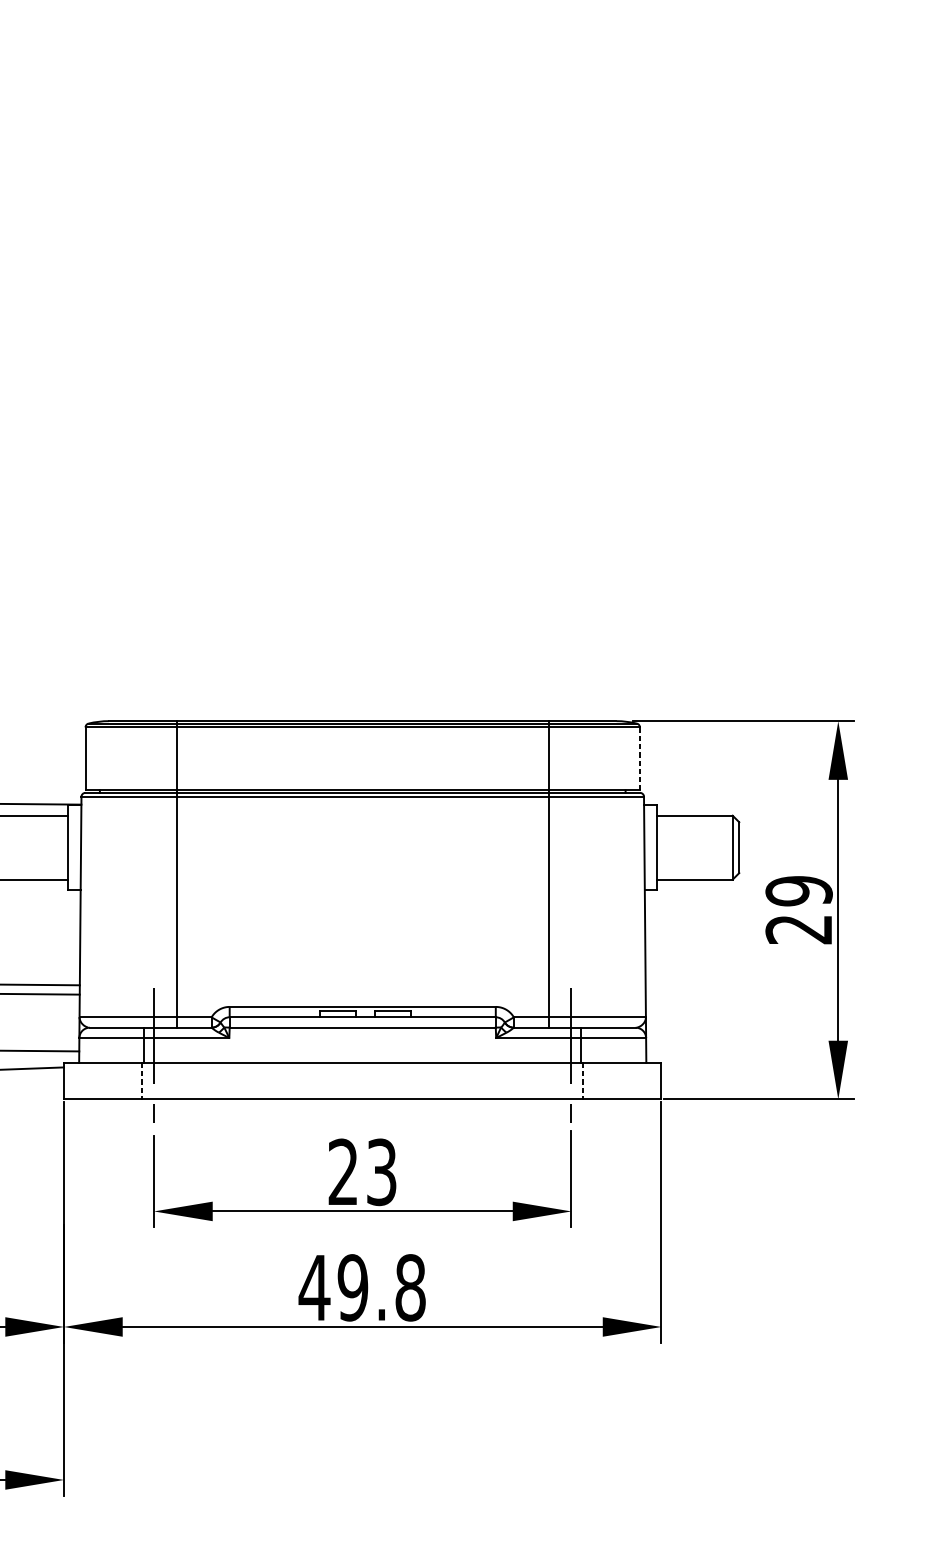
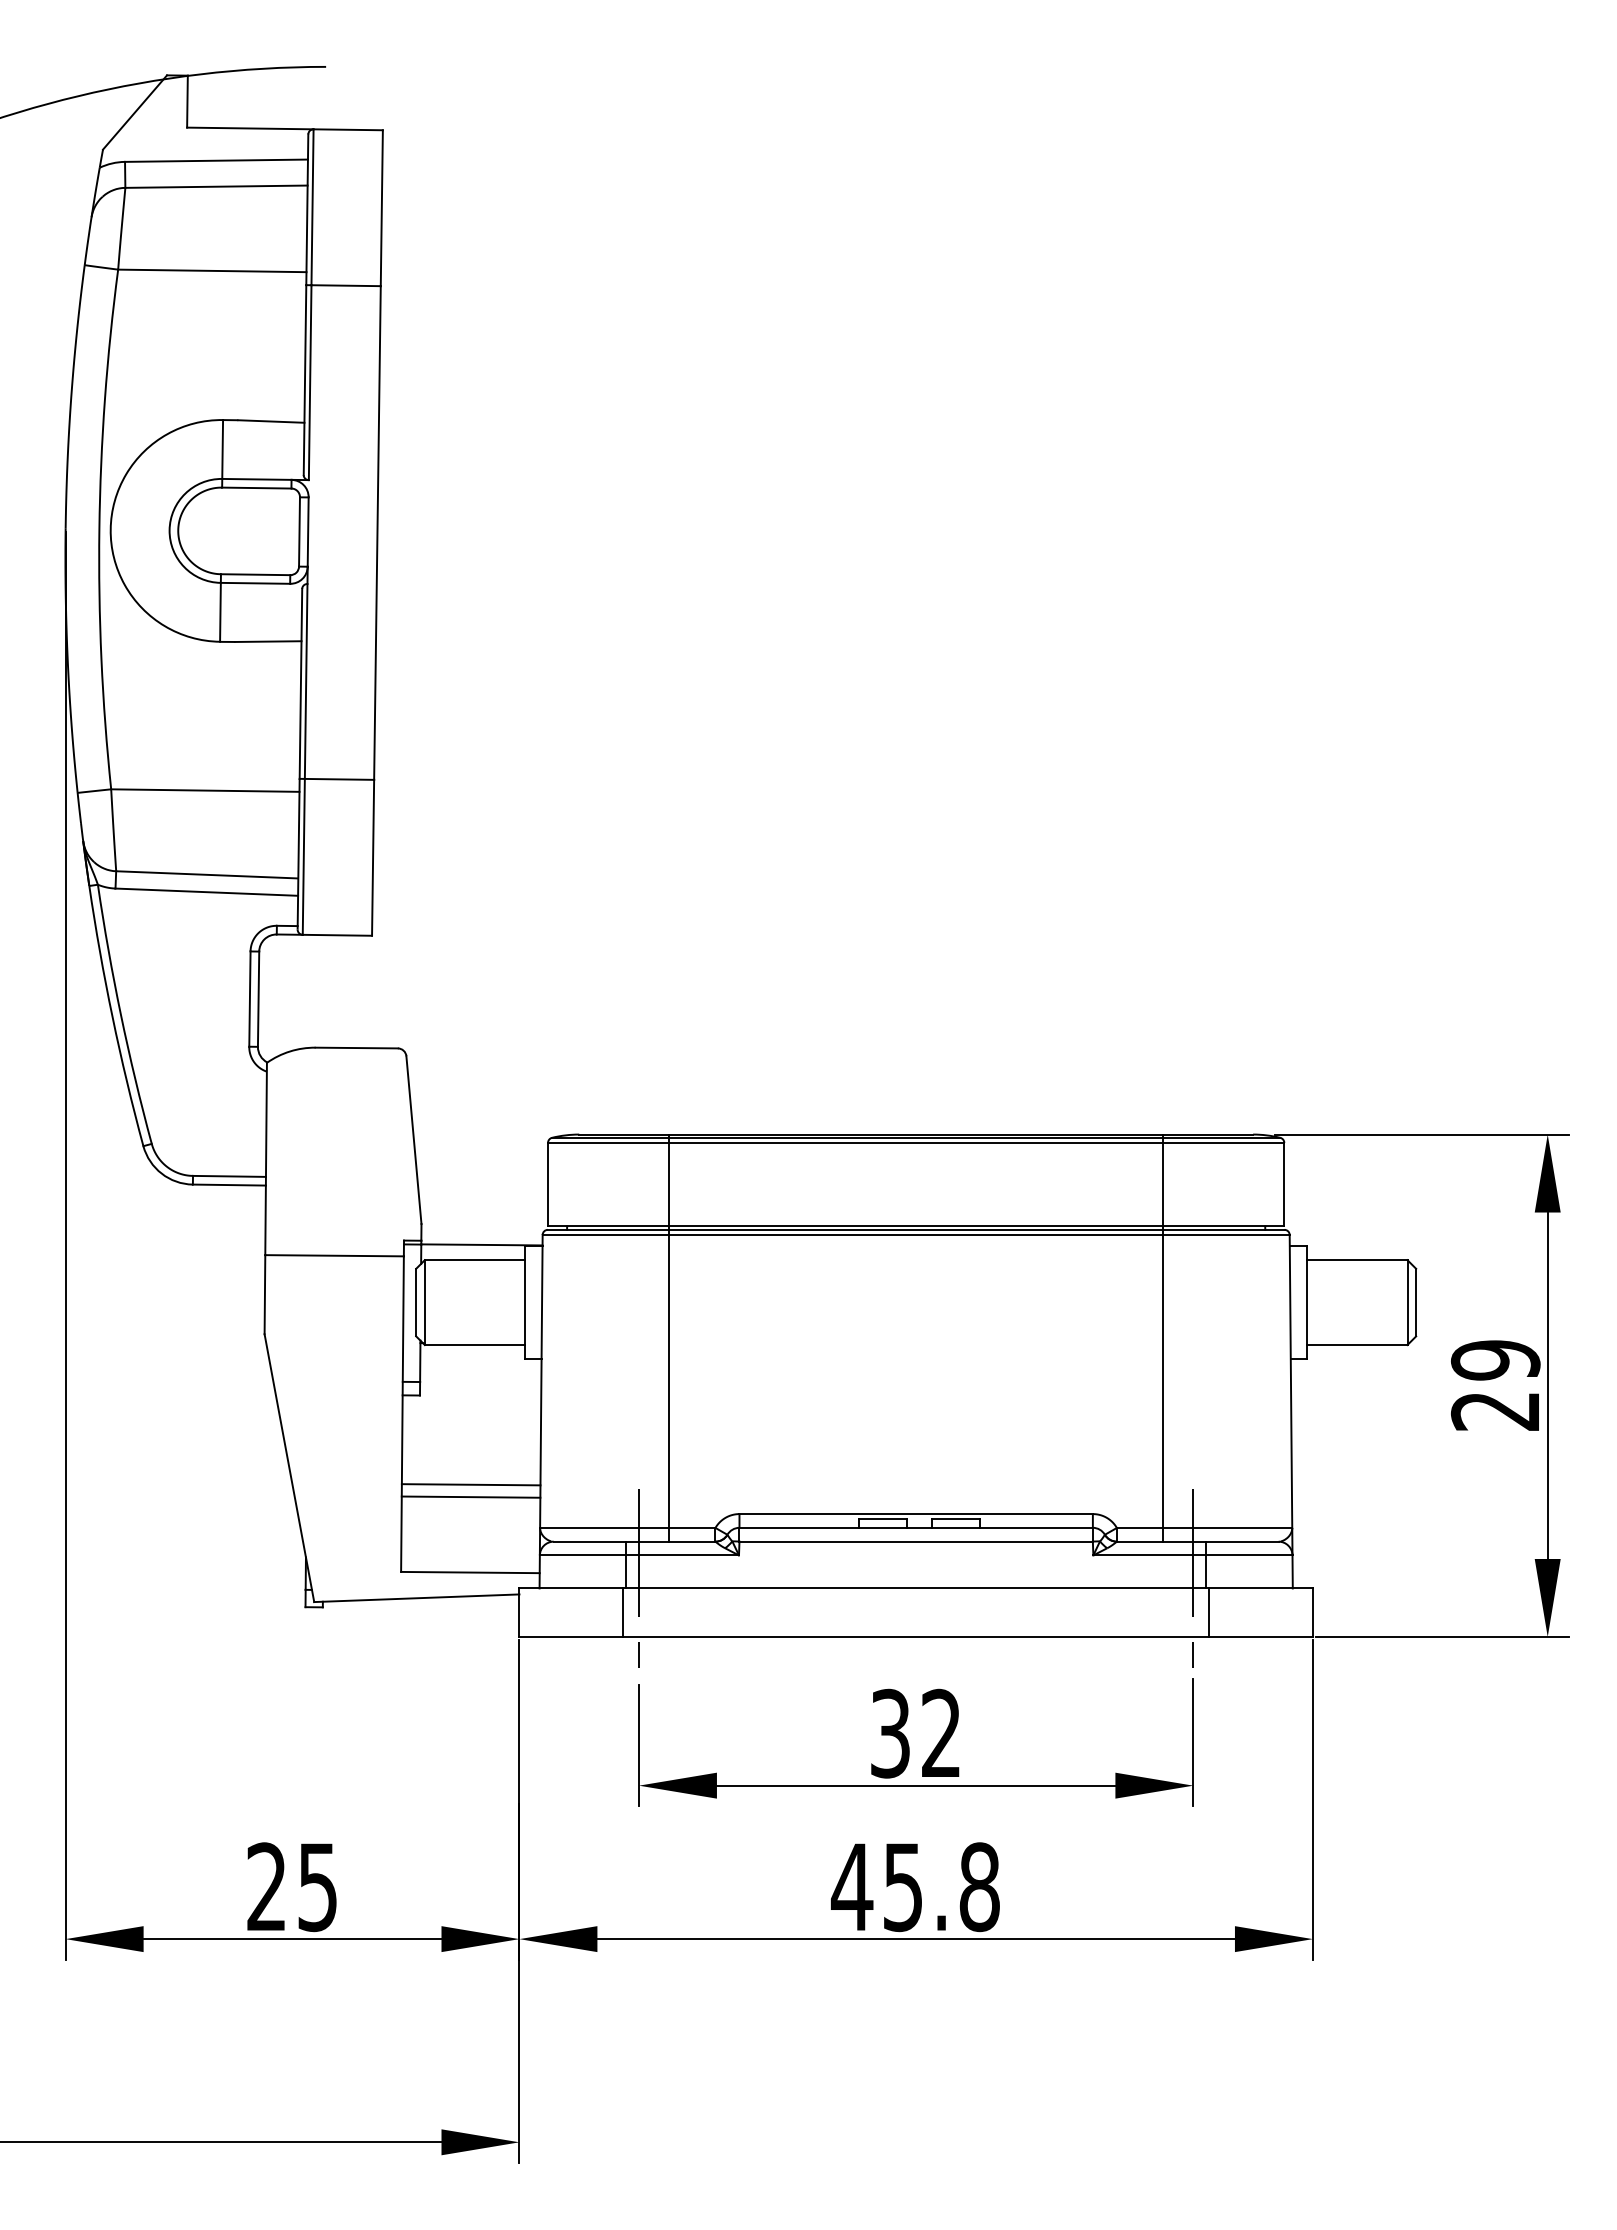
line: (640, 758) -> (1284, 1184), dashed -> solid
line: (142, 1081) -> (623, 1613), dashed -> solid
line: (582, 1081) -> (1208, 1613), dashed -> solid
text: (362, 1172) -> (915, 1733), 23 -> 32
text: (353, 1287) -> (903, 1886), 49.8 -> 45.8

